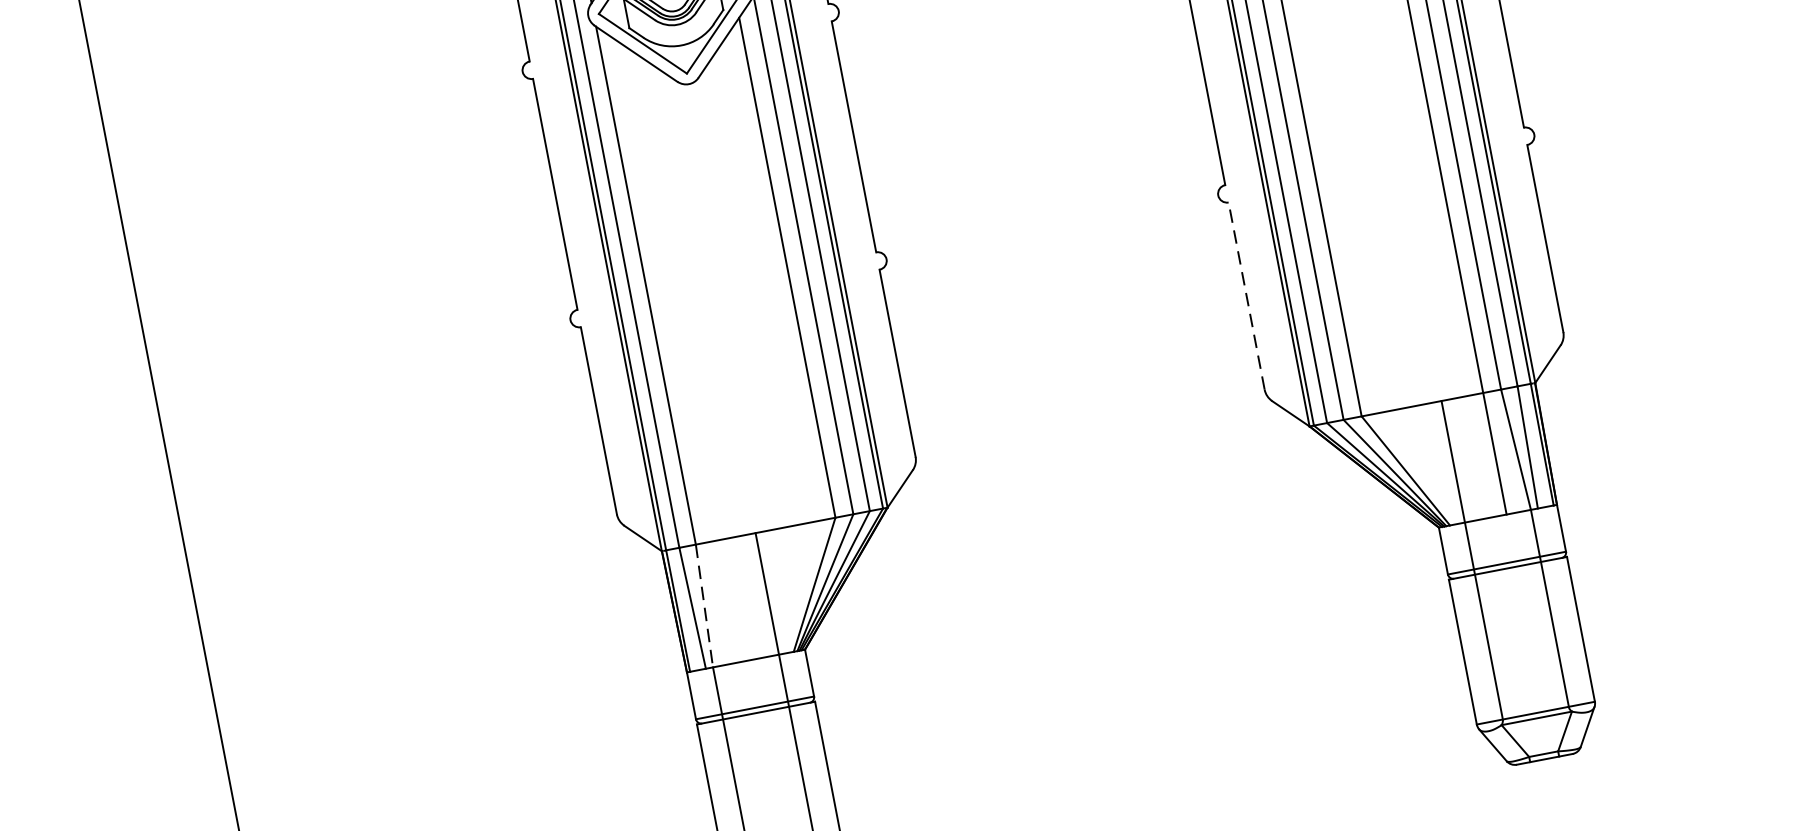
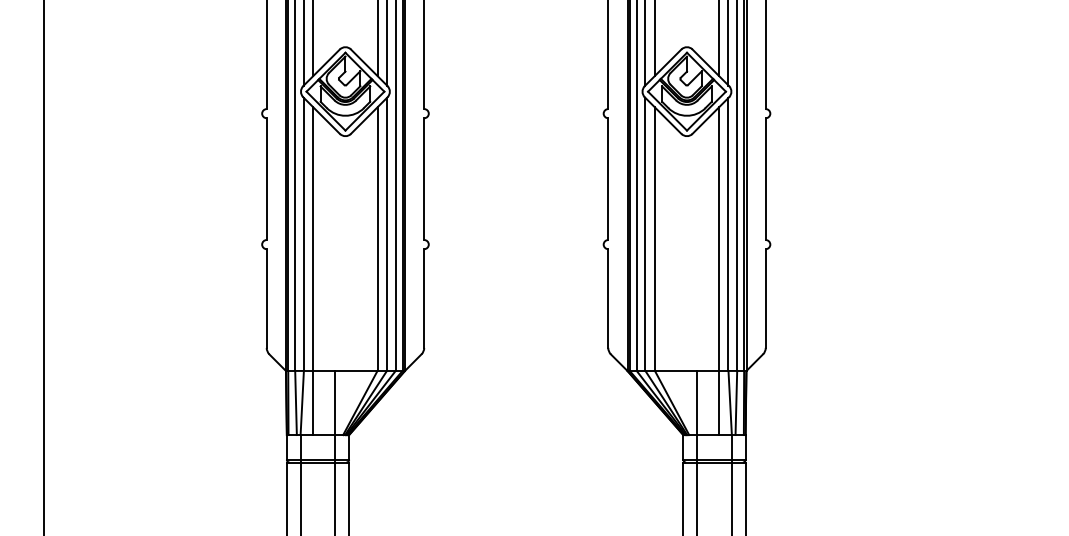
line: (1247, 295) -> (608, 298), dashed -> solid
line: (677, 352) -> (313, 271), added
line: (705, 606) -> (302, 403), dashed -> solid

